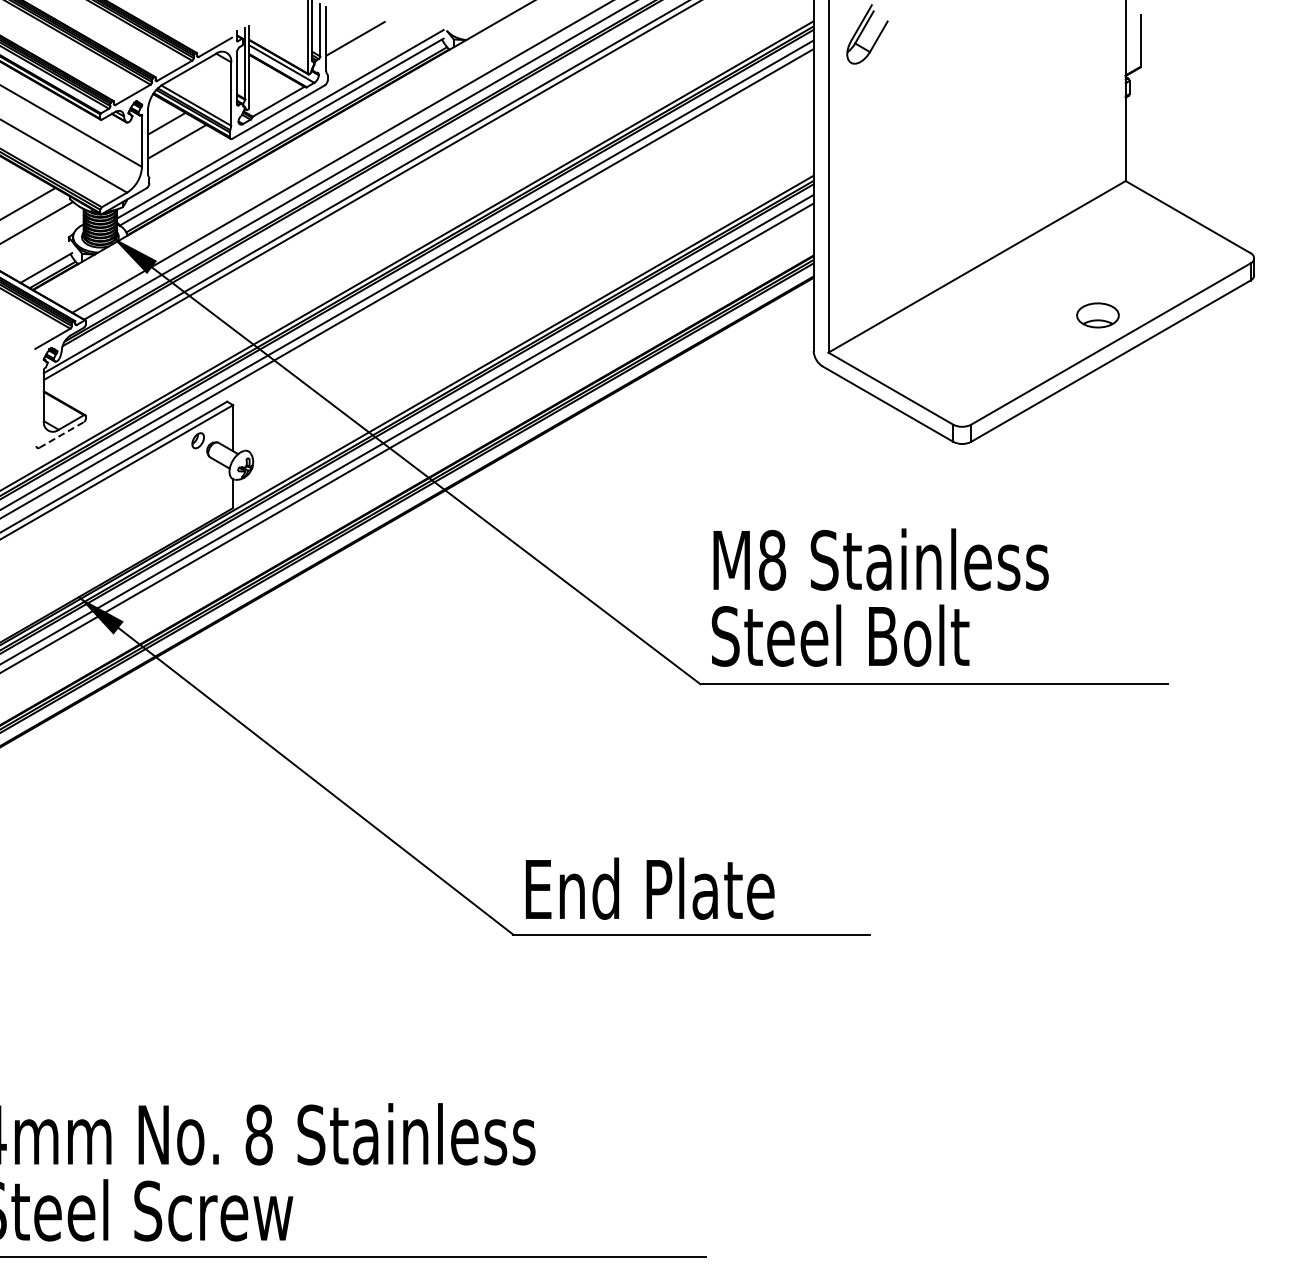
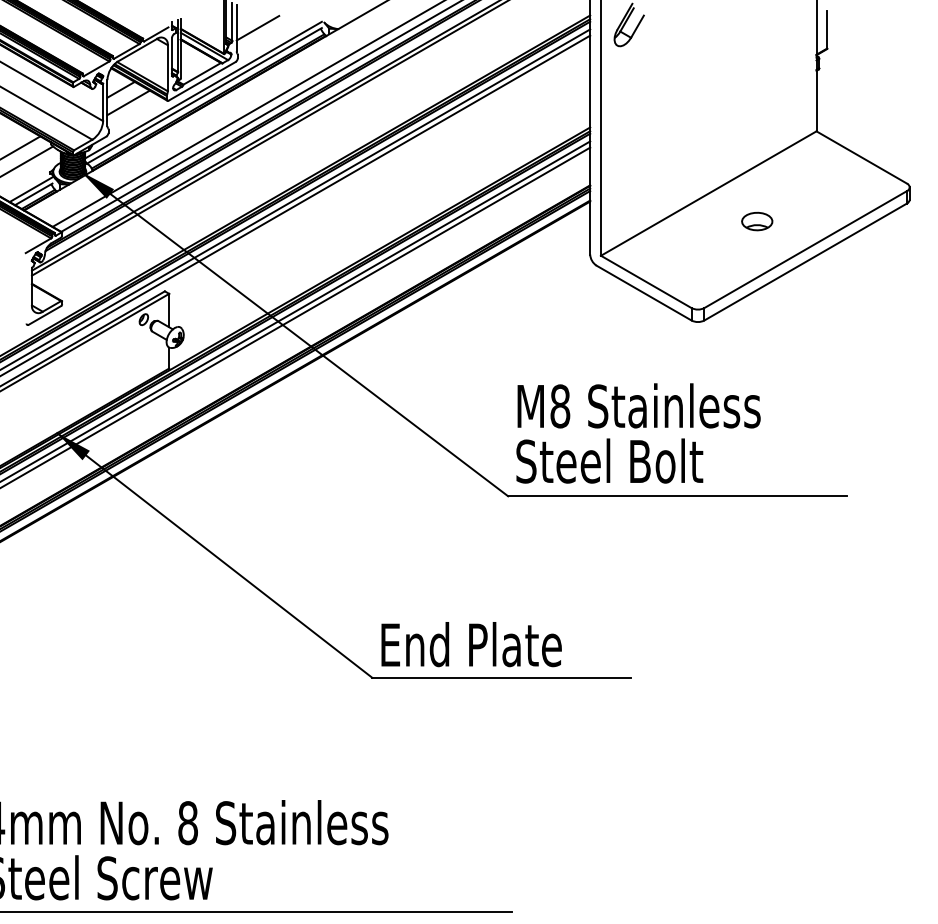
line: (42, 261) -> (30, 189), added
part: (1097, 315) -> (756, 221), moved
line: (61, 434) -> (44, 315), dashed -> solid

